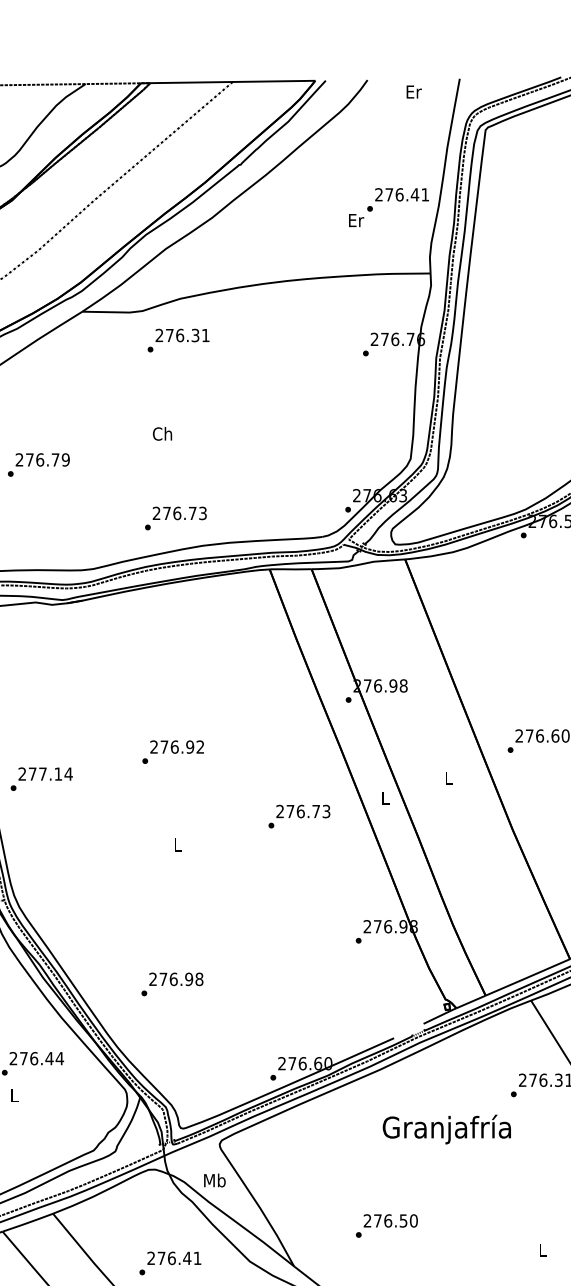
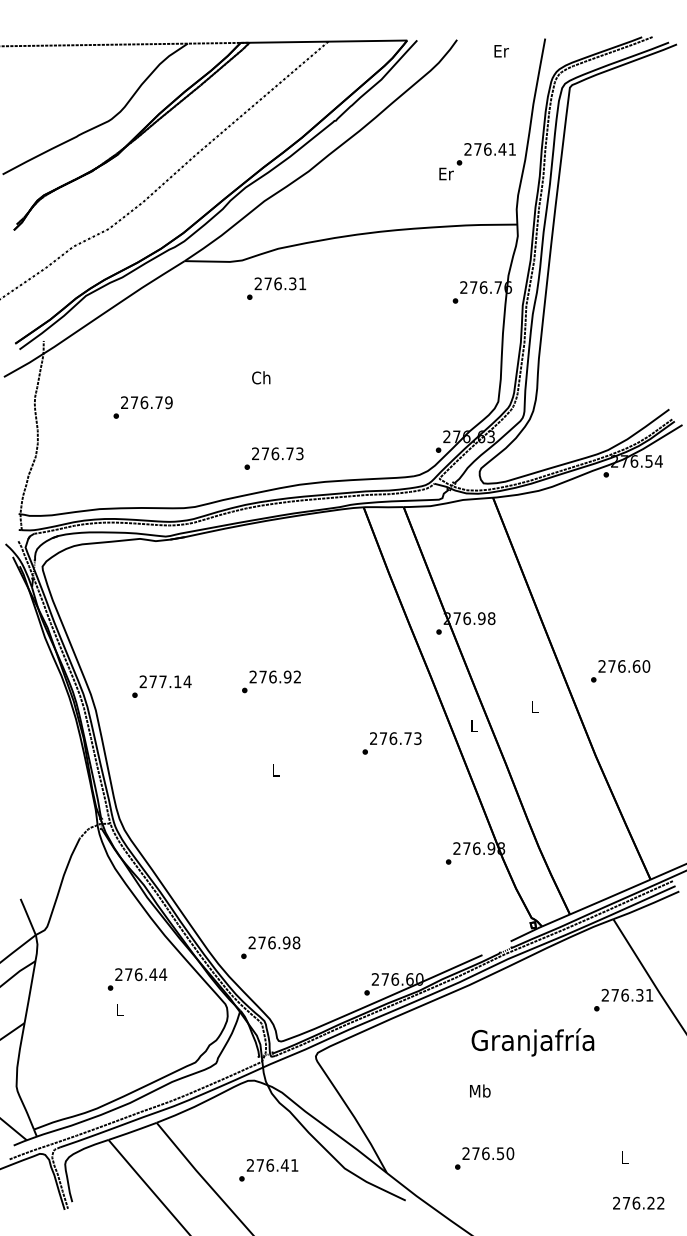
text: (41, 778) -> (161, 686), moved
text: (172, 984) -> (270, 947), moved
text: (215, 1179) -> (480, 1090), moved
text: (386, 1225) -> (484, 1158), moved

